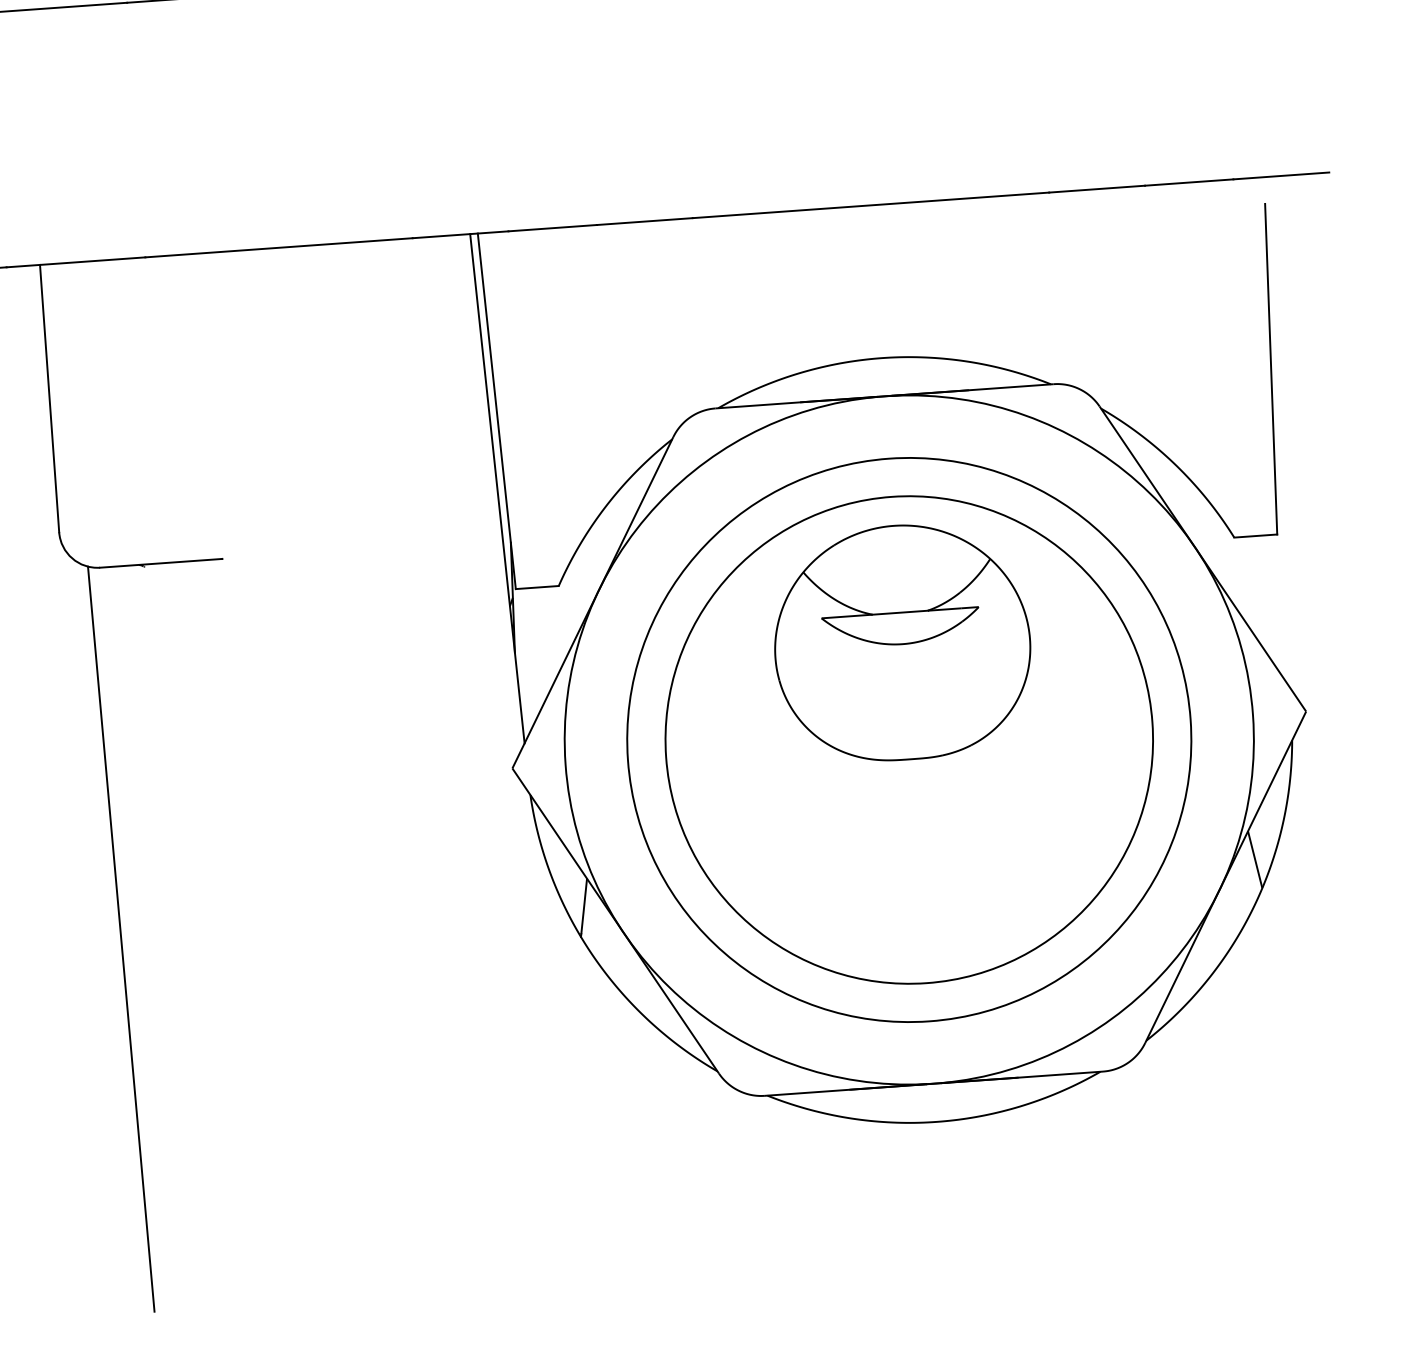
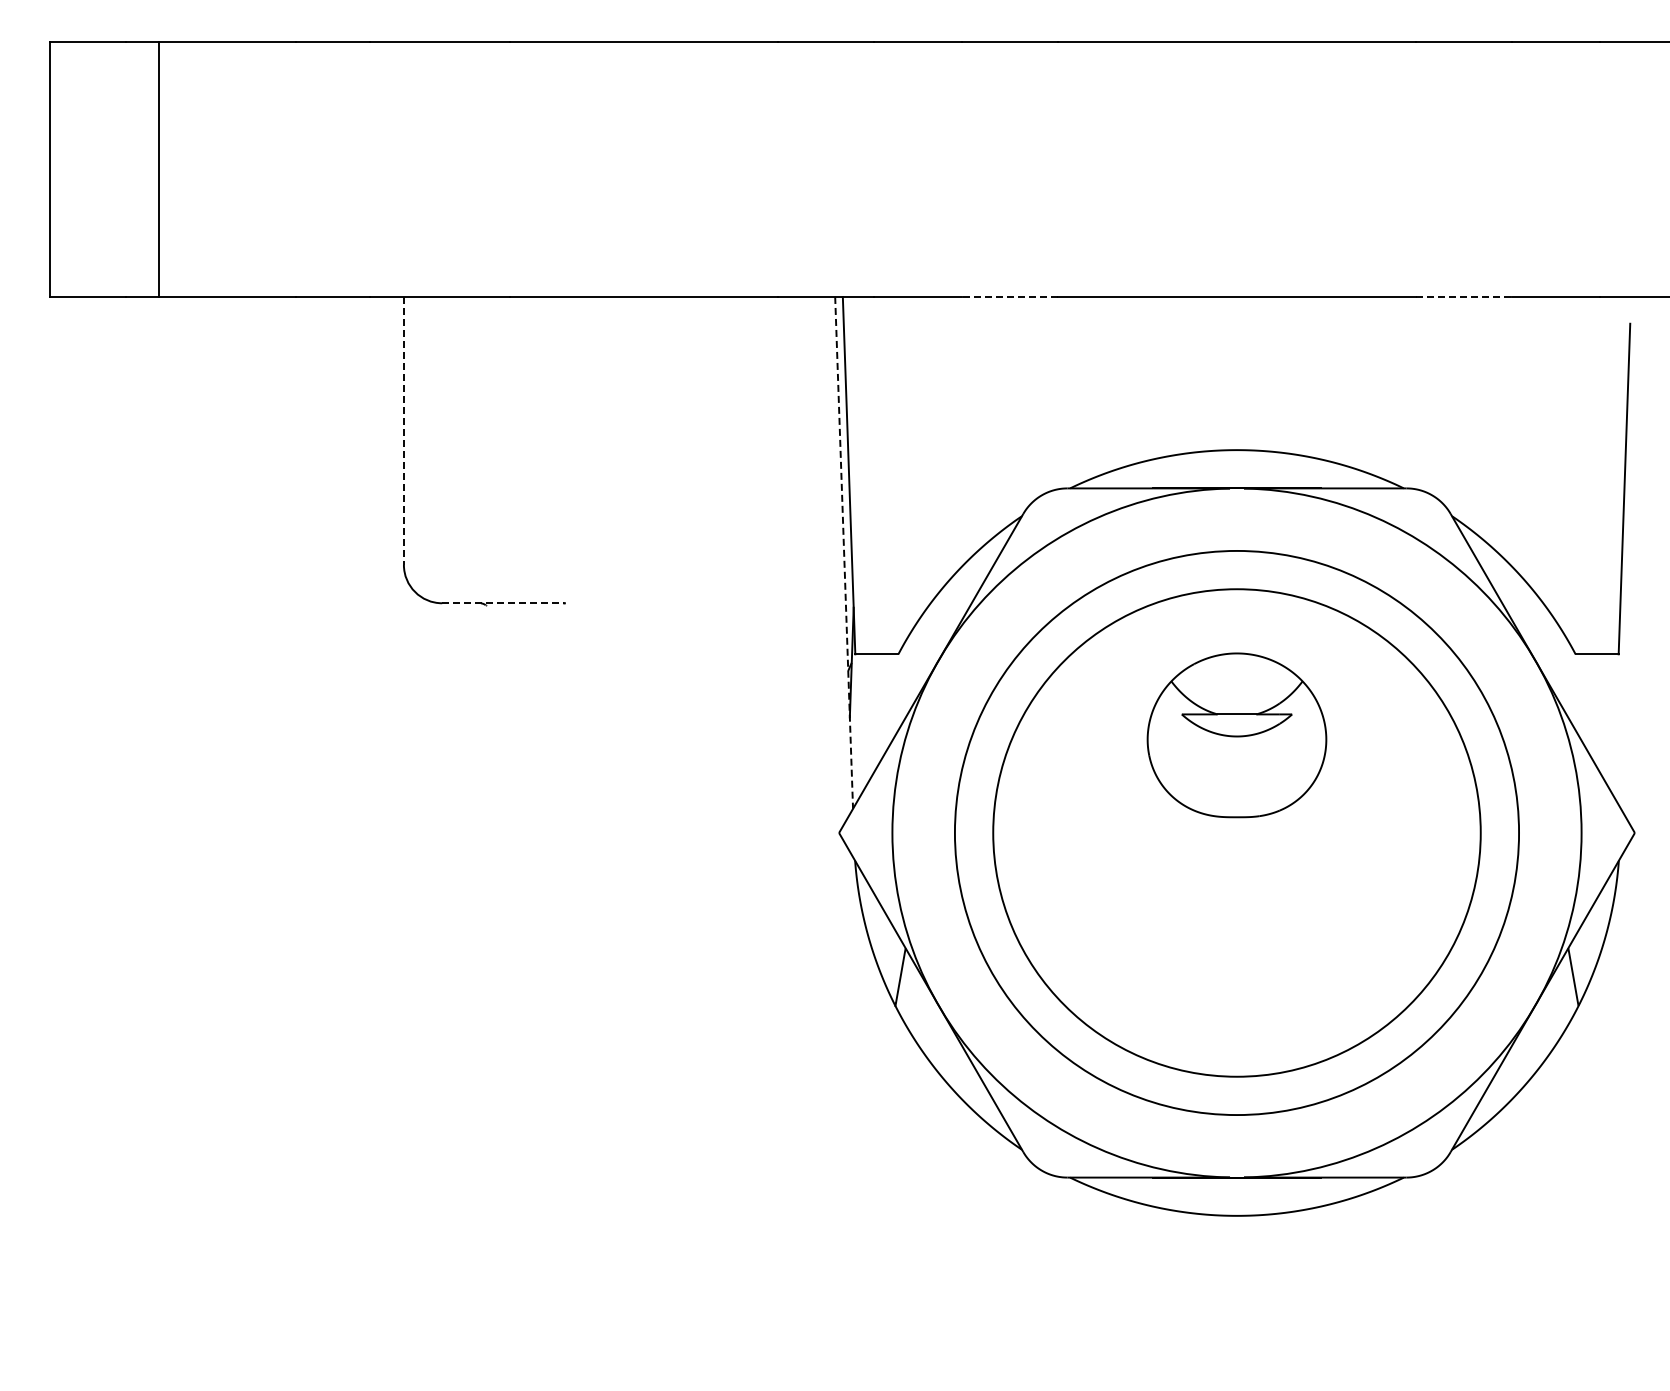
line: (1097, 188) -> (1464, 296), solid -> dashed
line: (644, 221) -> (1009, 296), solid -> dashed
line: (49, 399) -> (403, 431), solid -> dashed
line: (497, 489) -> (844, 553), solid -> dashed
line: (161, 563) -> (503, 603), solid -> dashed
part: (901, 642) -> (1236, 735), size x0.7
line: (121, 939) -> (436, 975), removed

